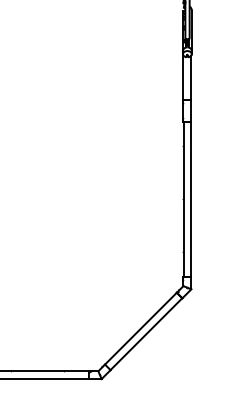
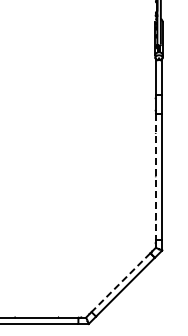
line: (183, 200) -> (155, 177), solid -> dashed
line: (140, 328) -> (120, 282), solid -> dashed

